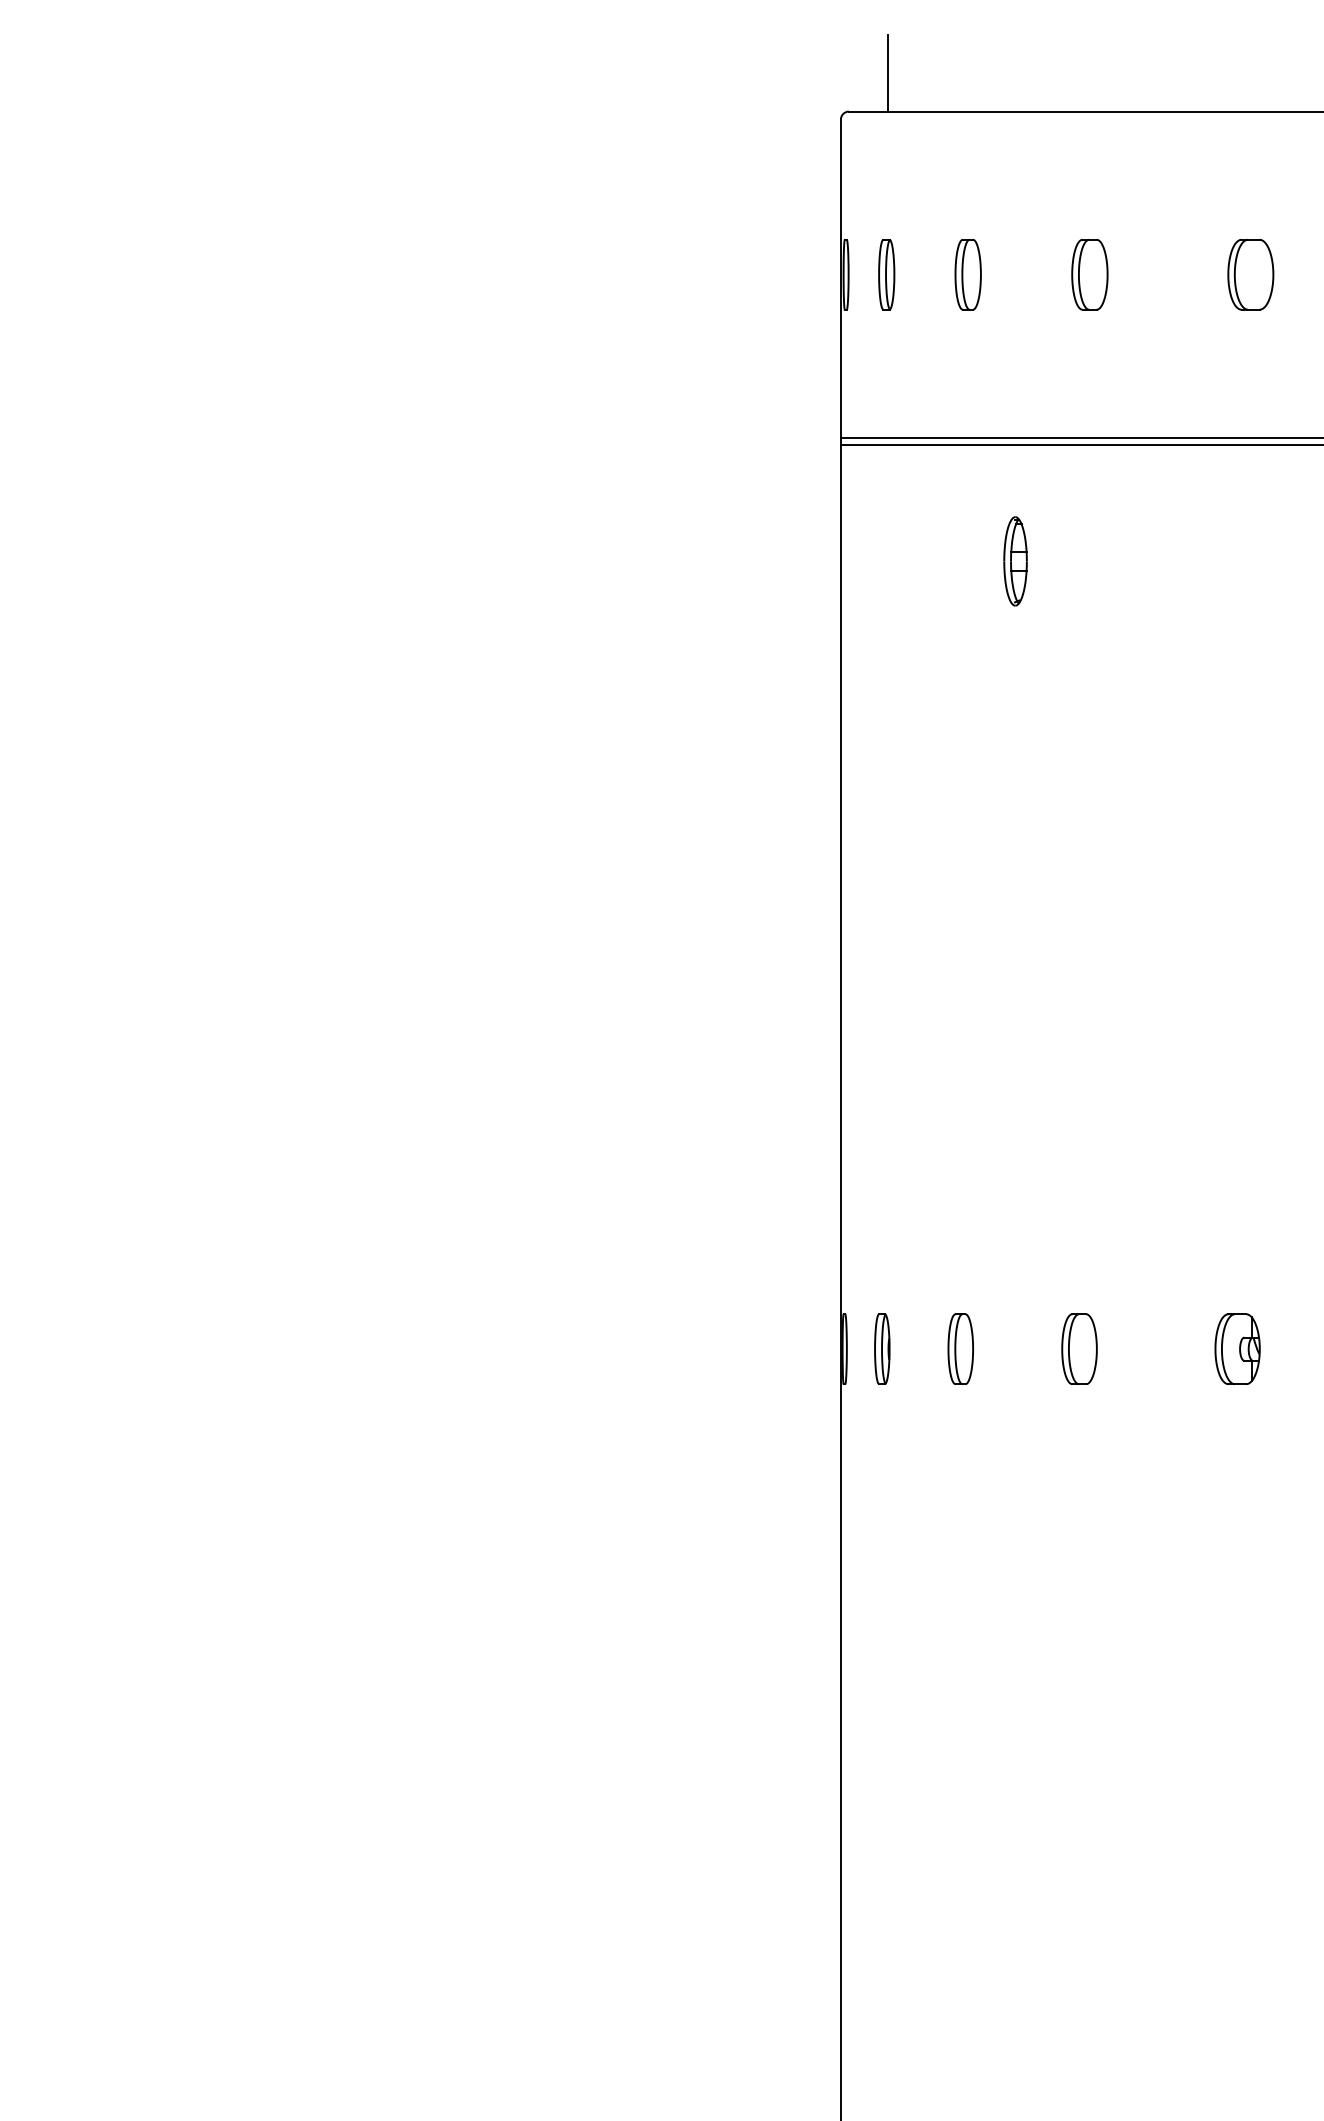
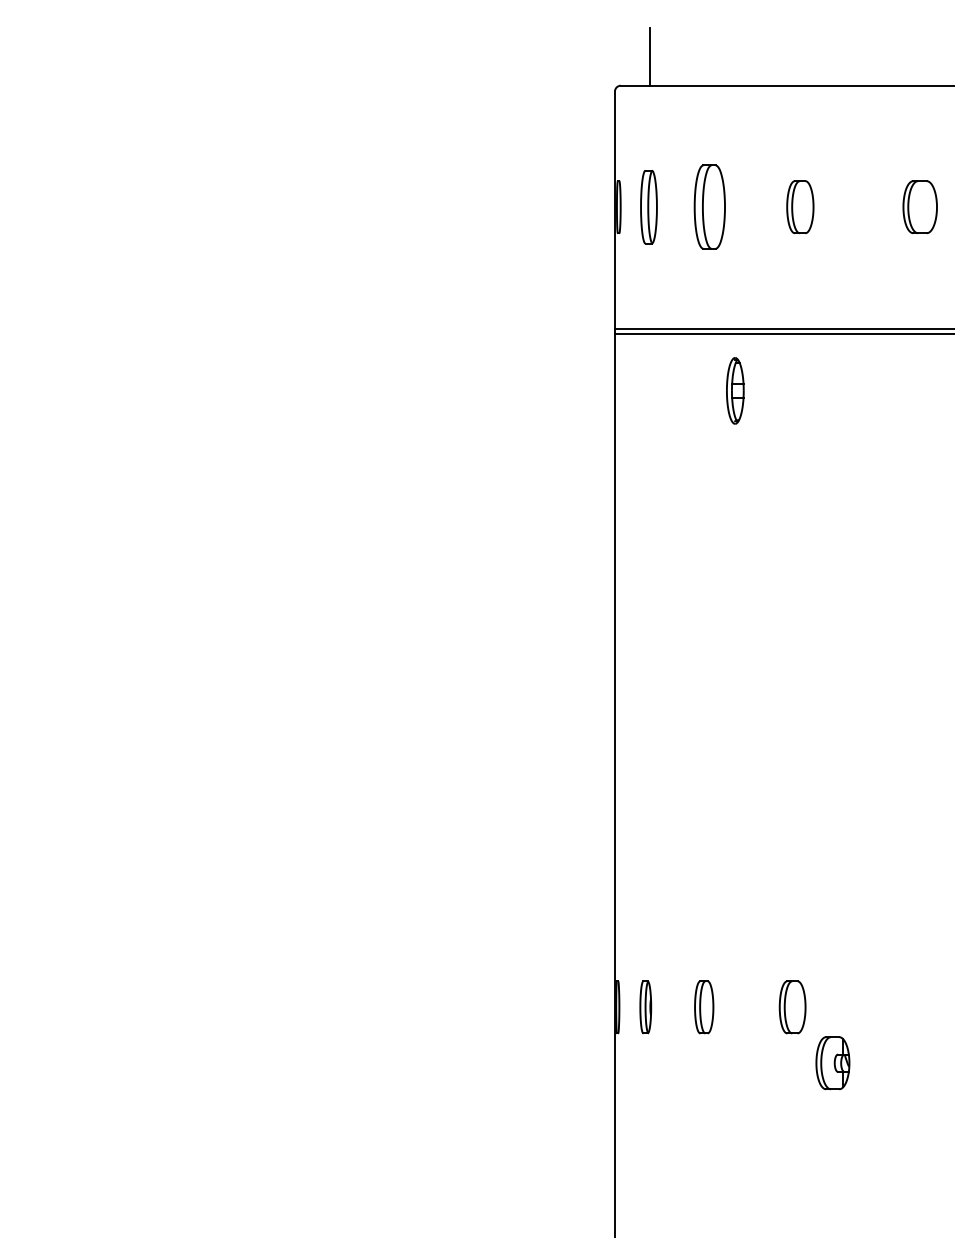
part: (886, 274) -> (648, 207), size x1.4
part: (967, 274) -> (709, 207), size x1.6
part: (1015, 561) -> (735, 390), moved
part: (1237, 1349) -> (832, 1063), moved

